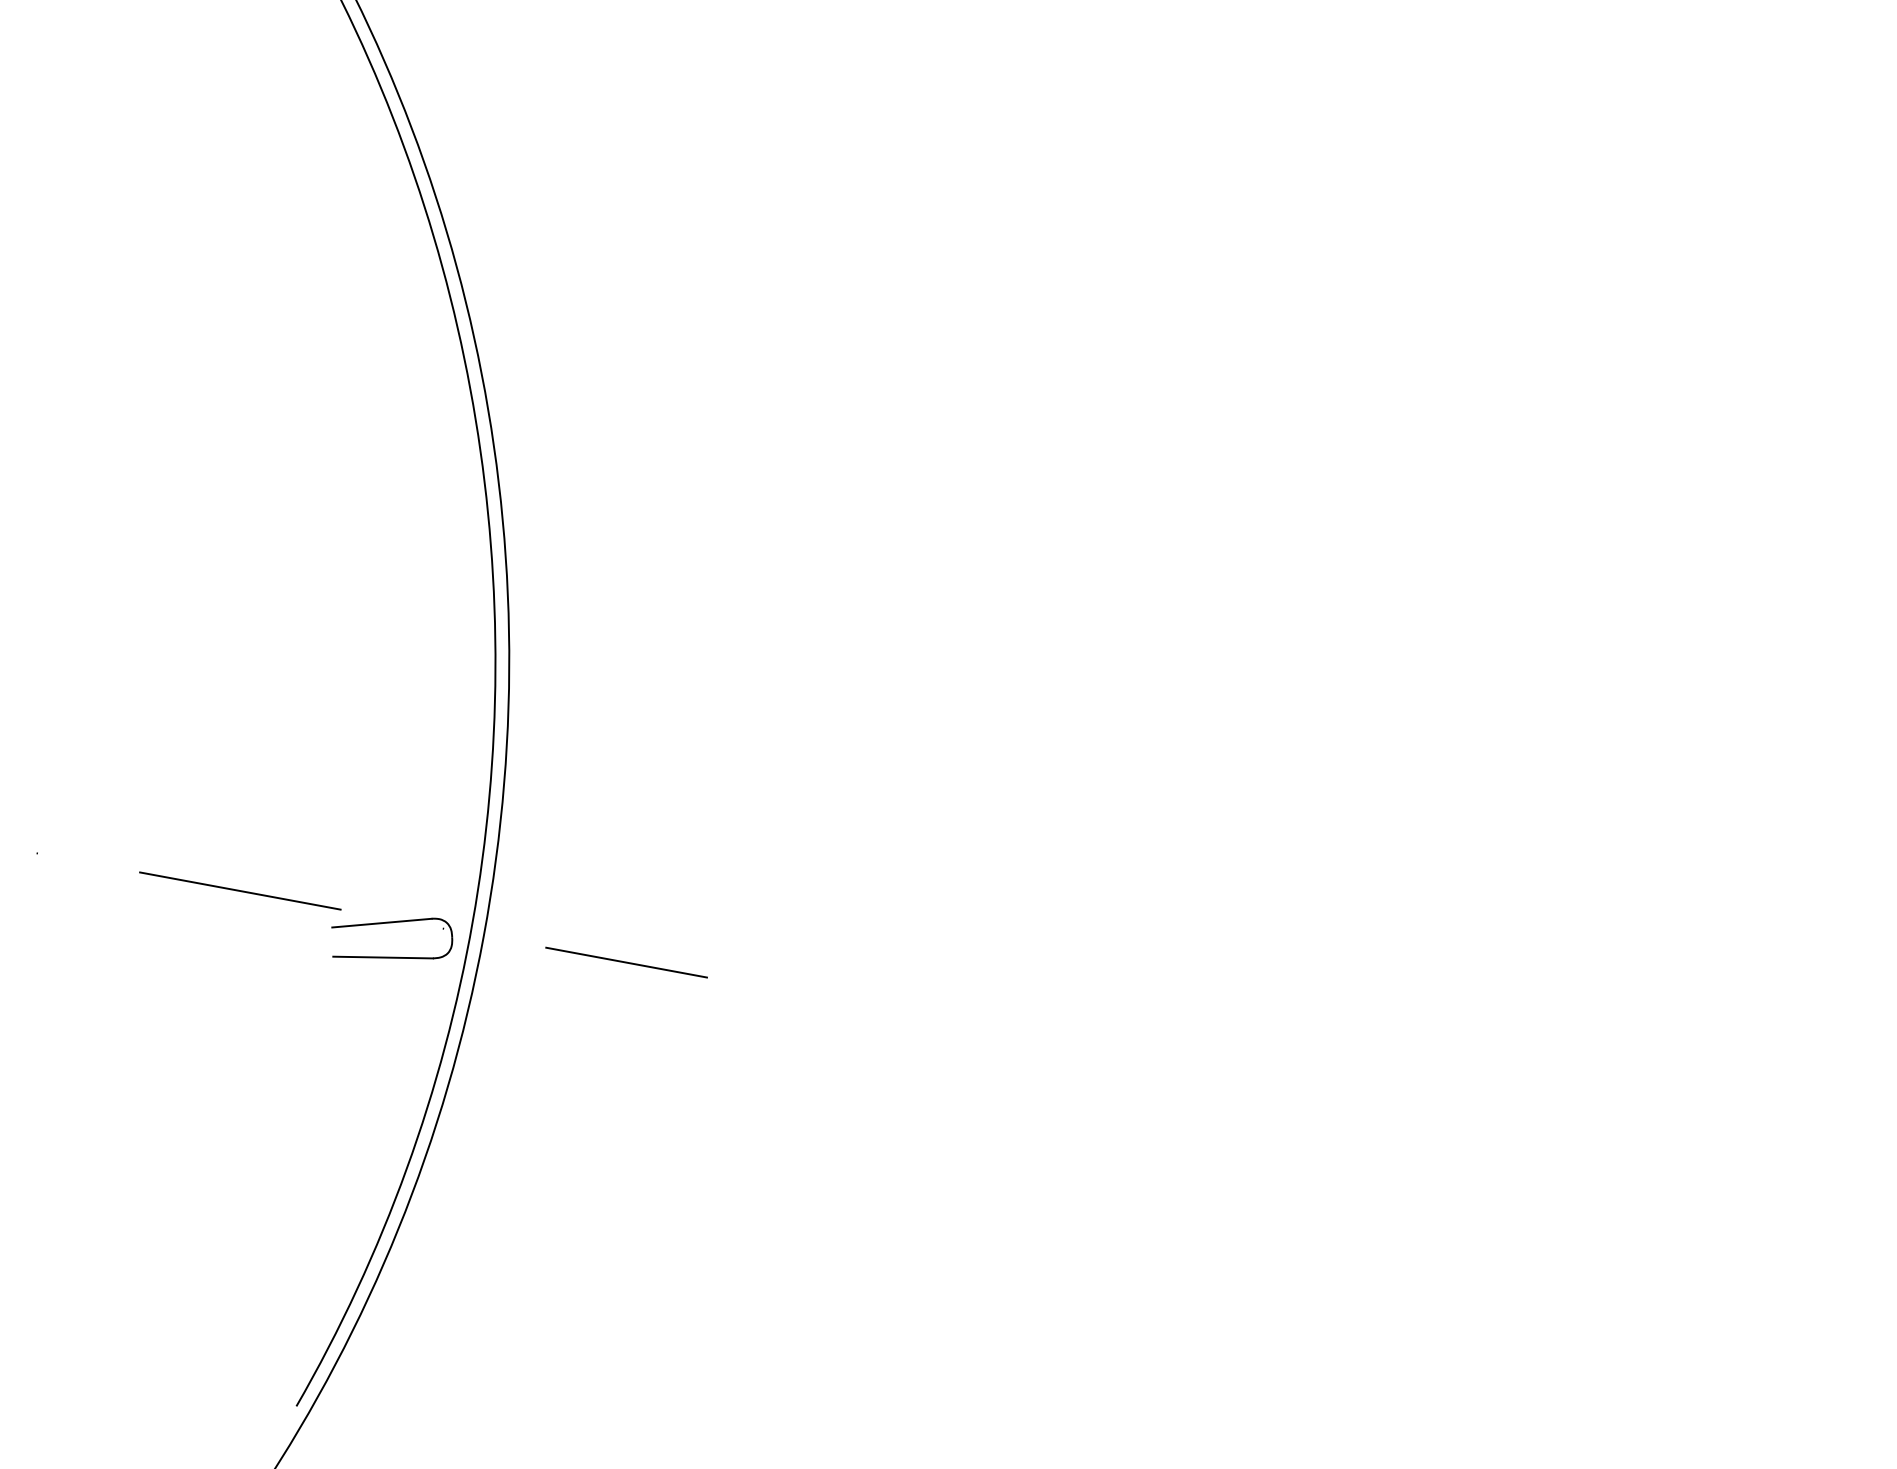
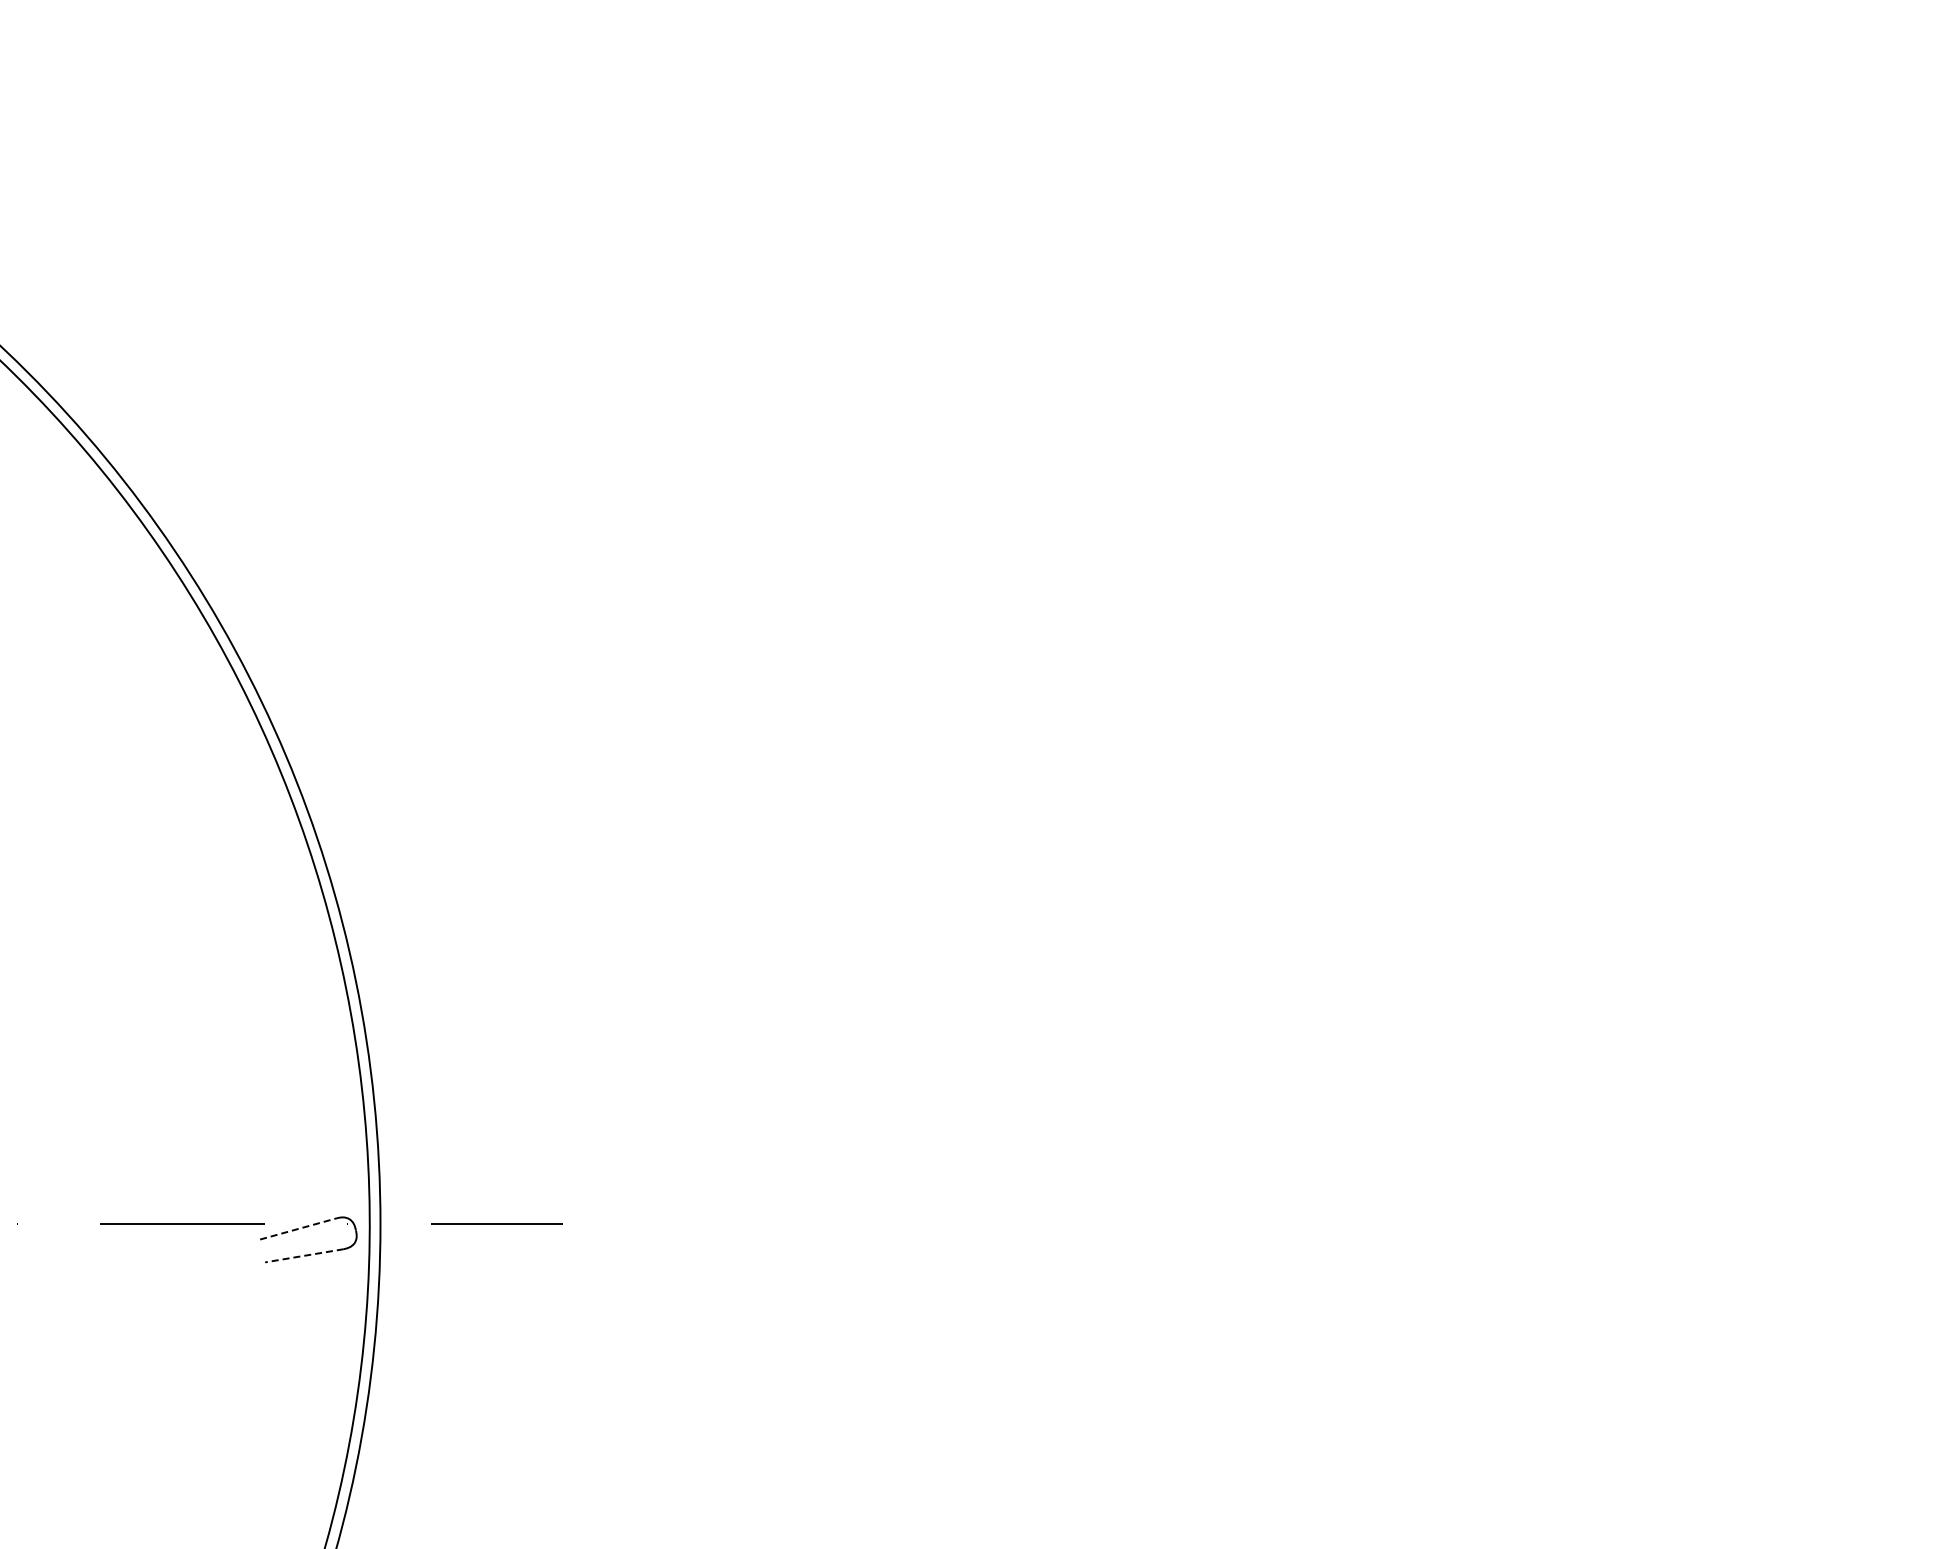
line: (382, 922) -> (298, 1228), solid -> dashed
line: (383, 957) -> (304, 1255), solid -> dashed

